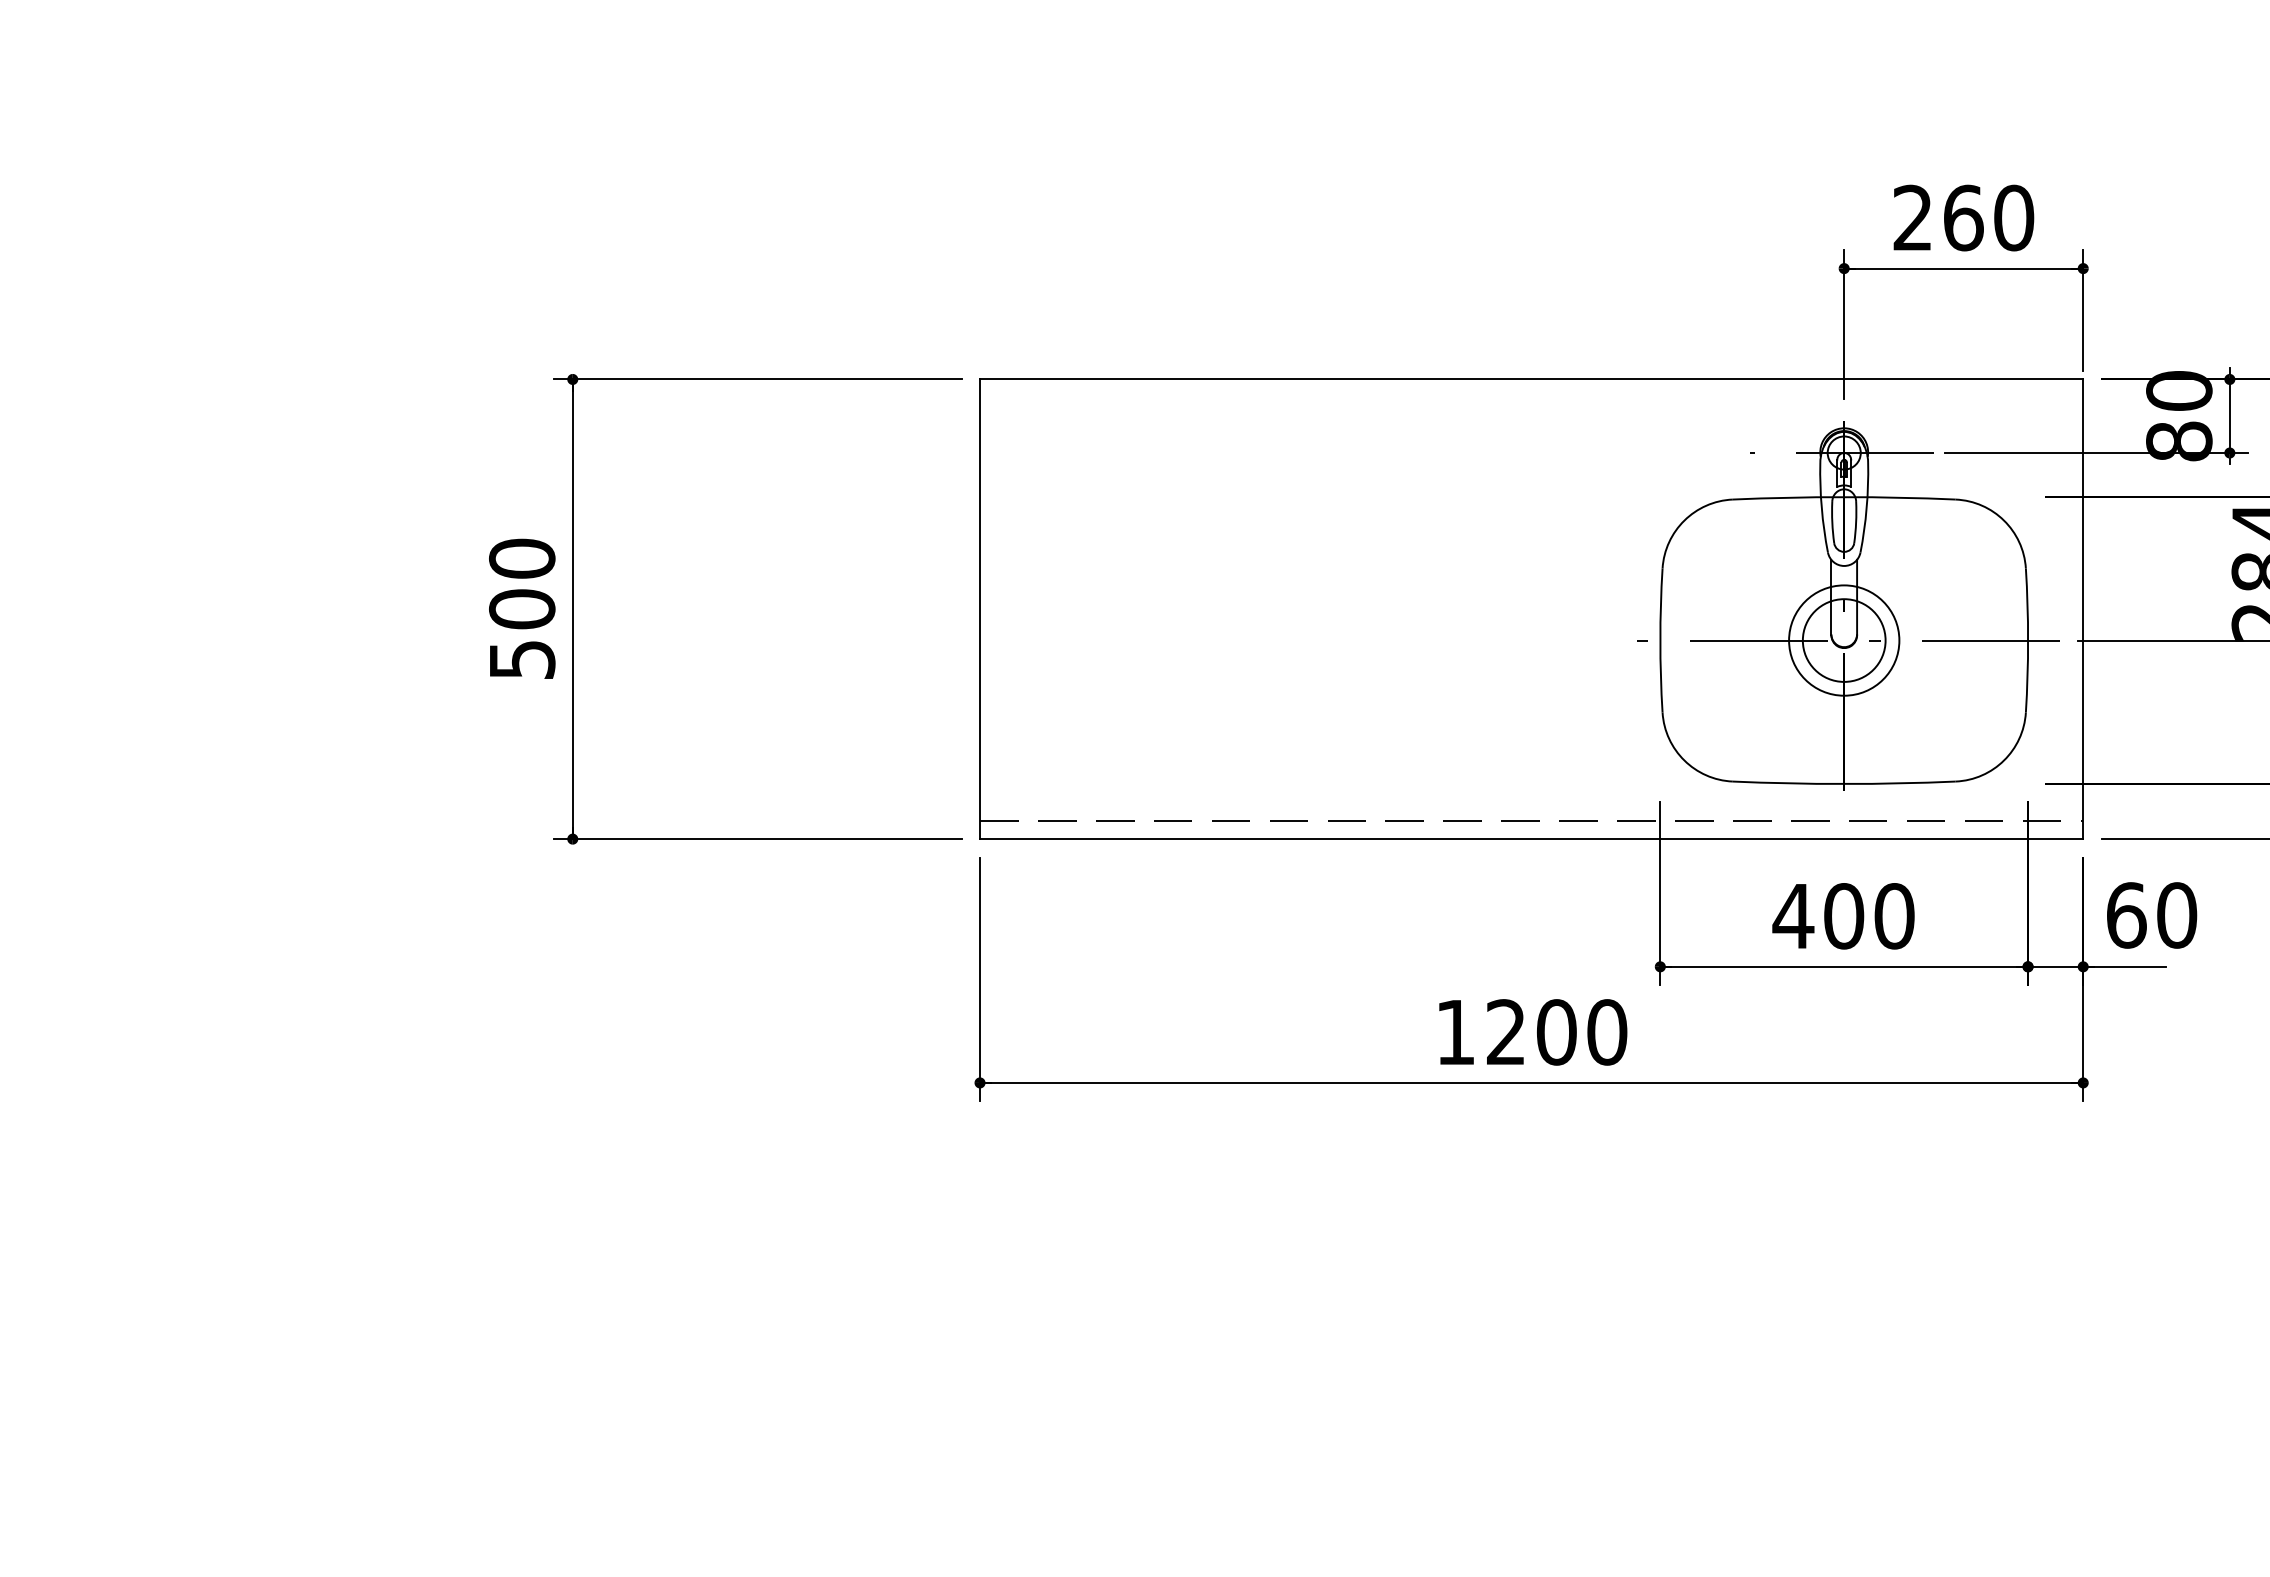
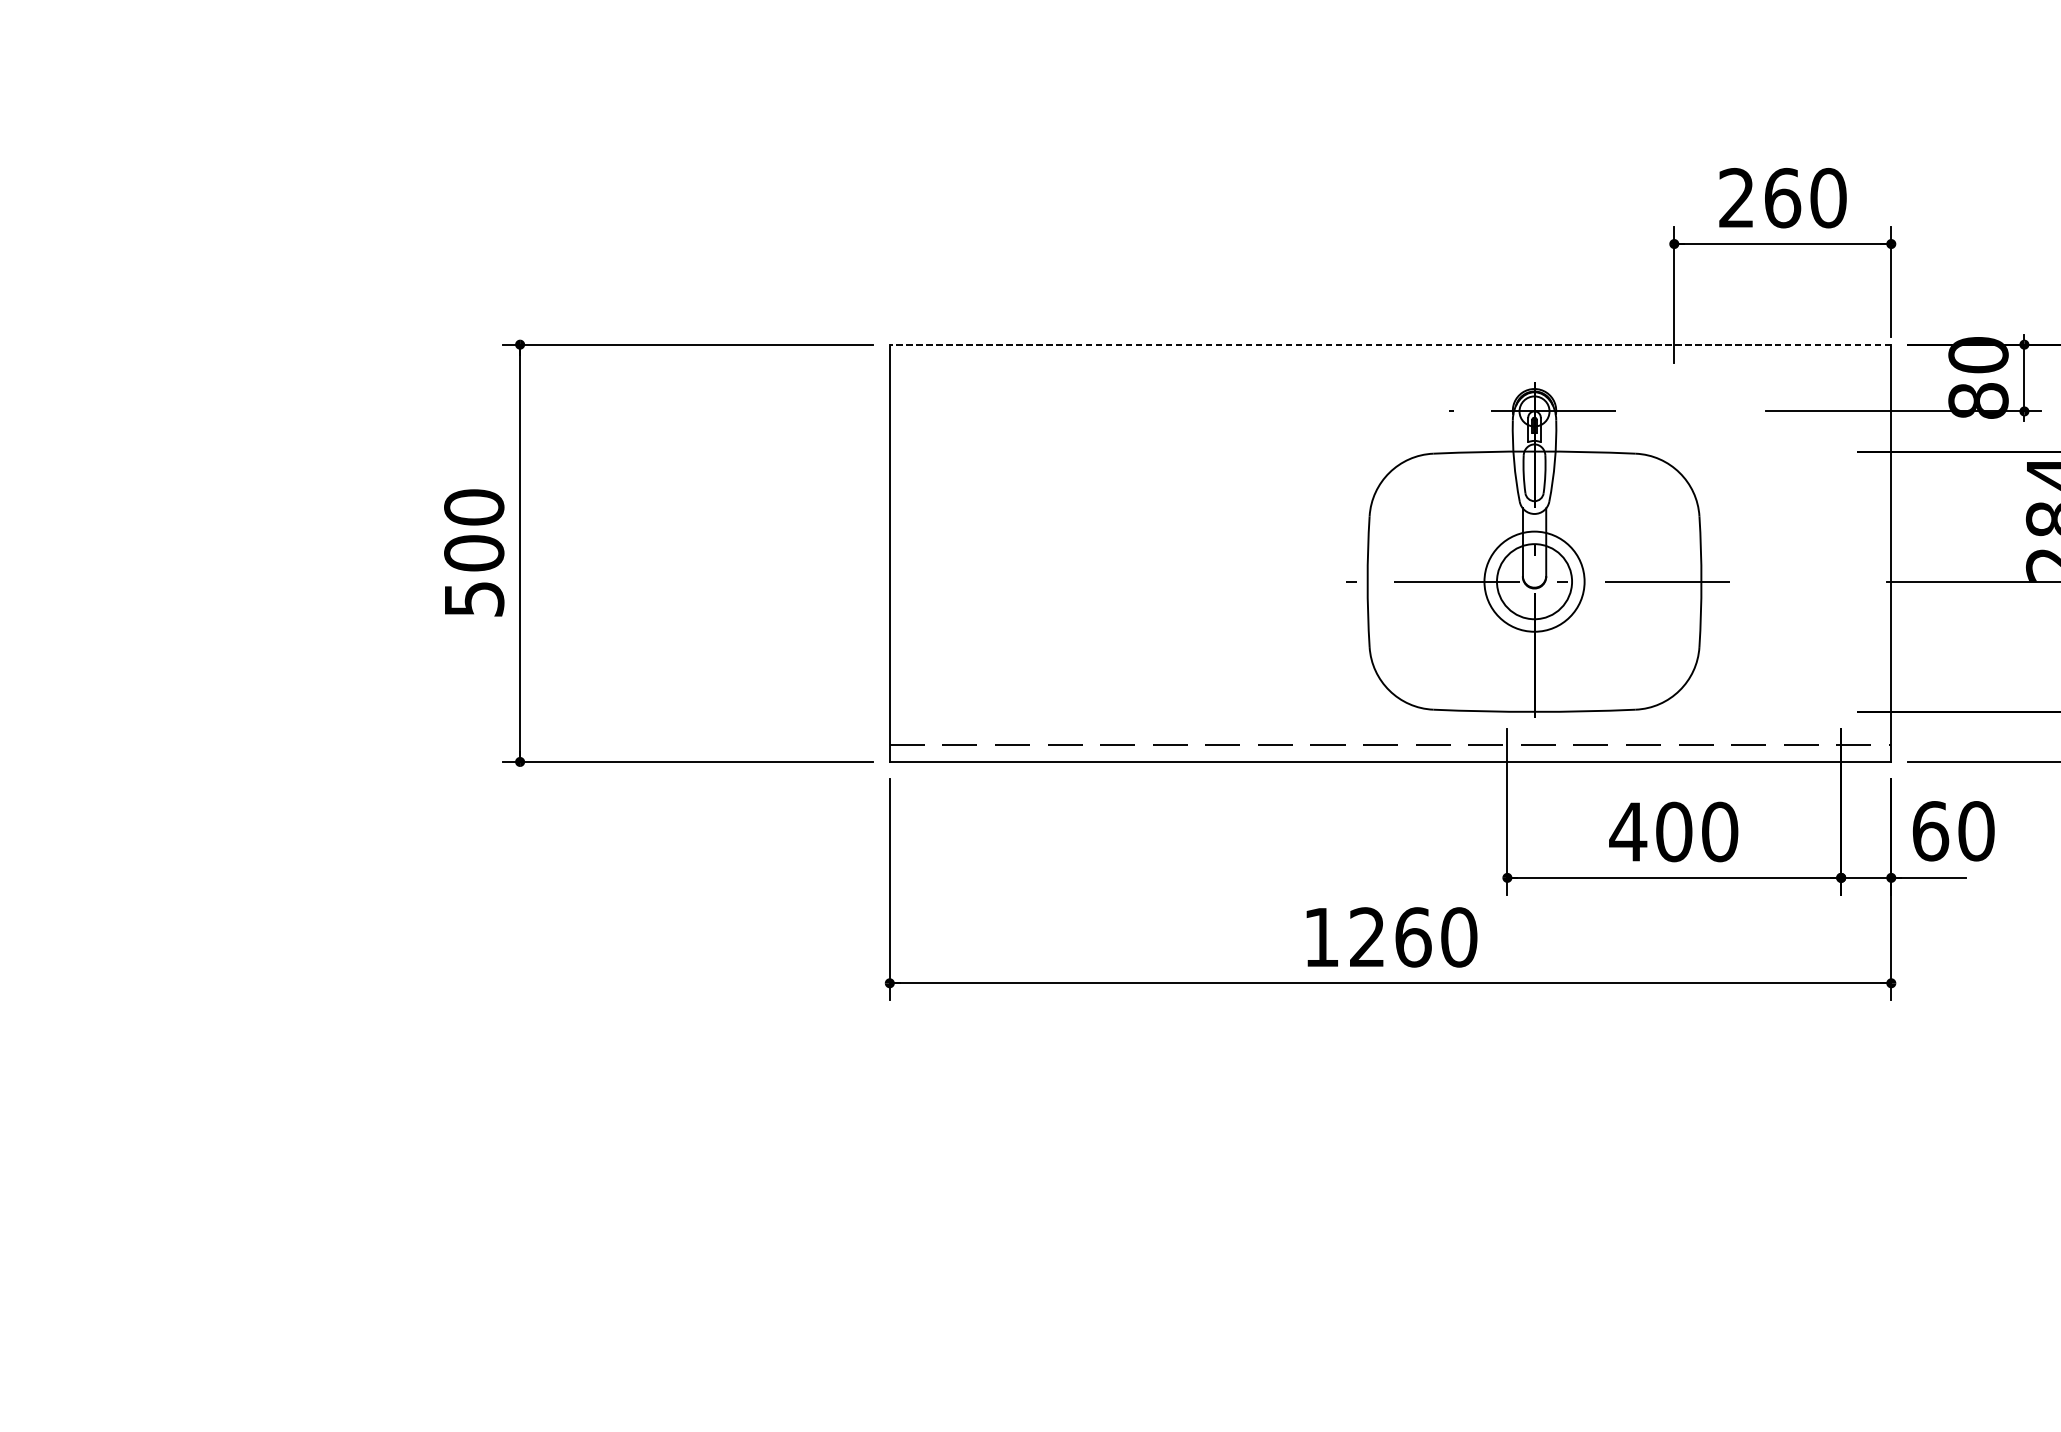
line: (1531, 379) -> (1390, 344), solid -> dashed
part: (1848, 605) -> (1538, 549), moved
text: (1556, 1032) -> (1413, 937), 1200 -> 1260

